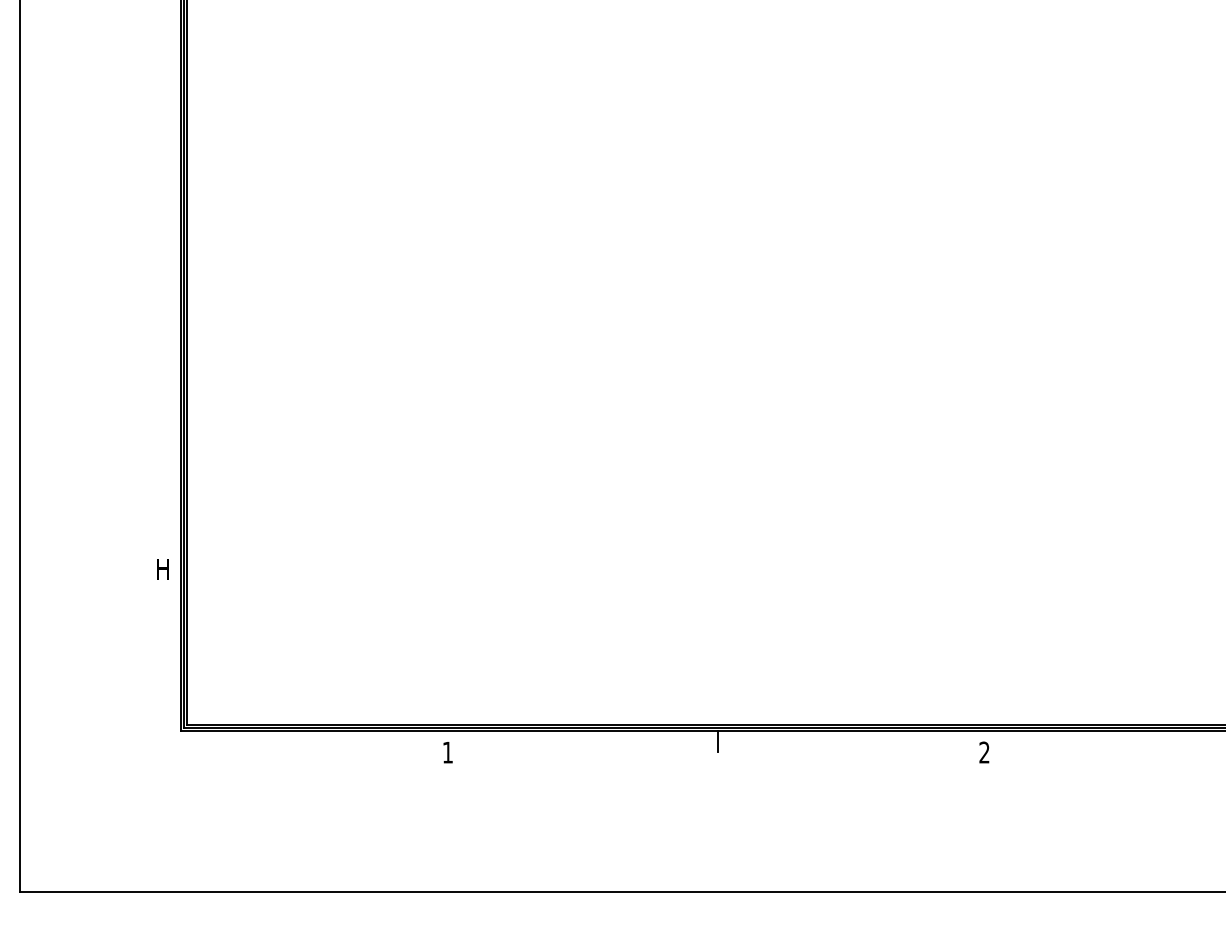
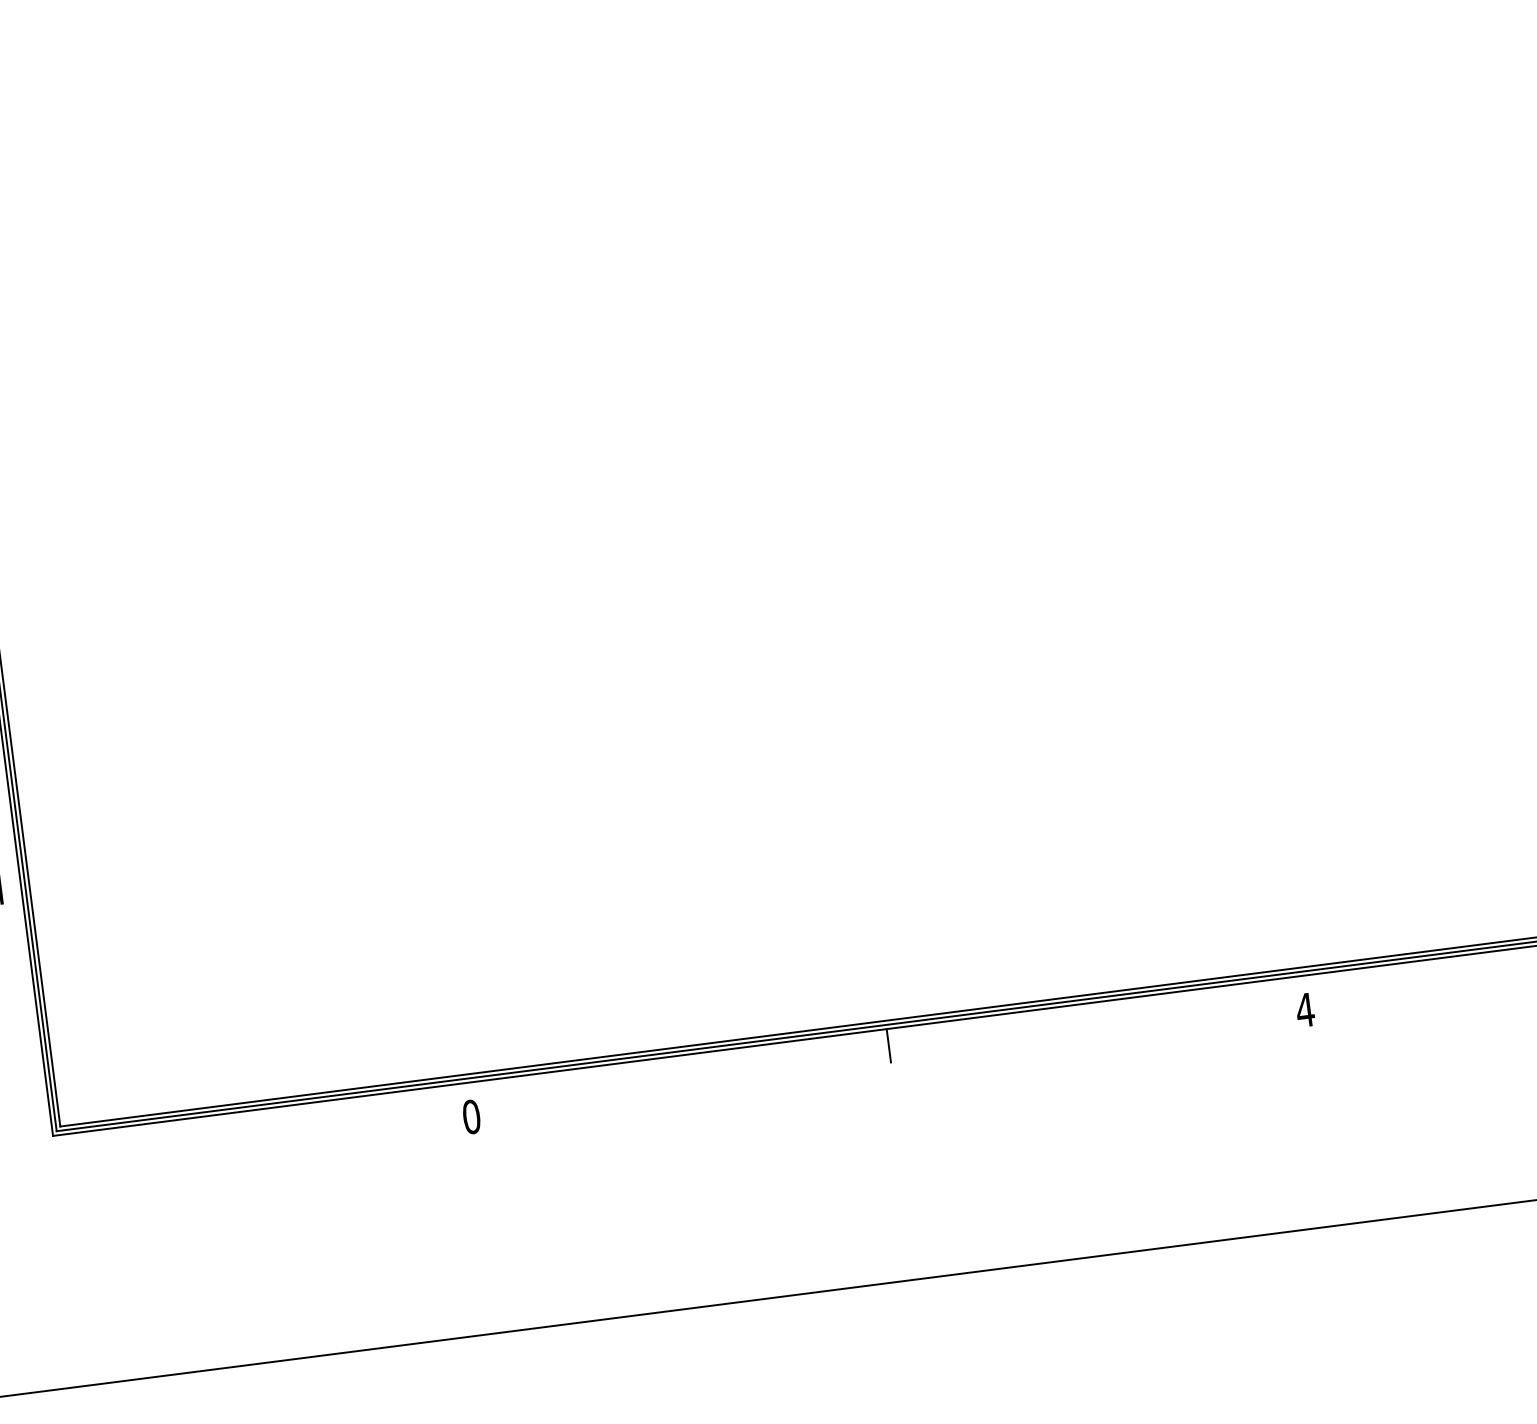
text: (447, 752) -> (470, 1116), 1 -> 0
text: (984, 752) -> (1305, 1010), 2 -> 4

